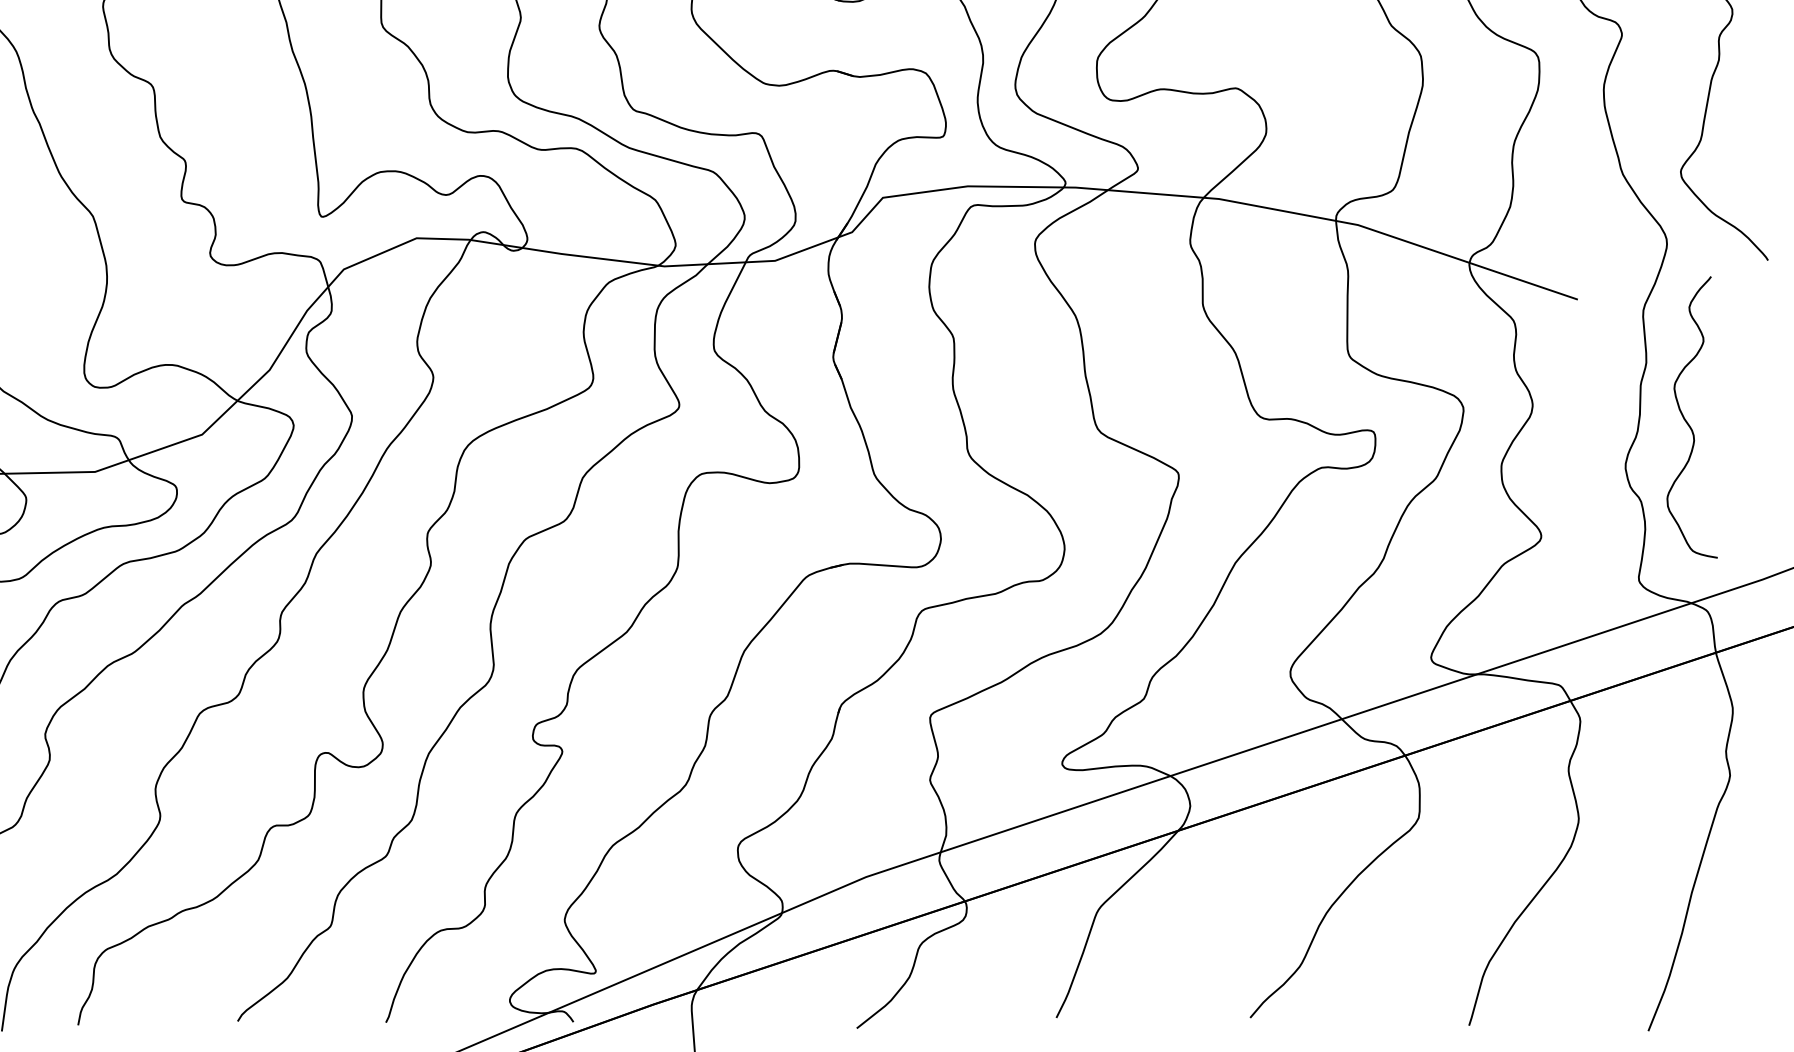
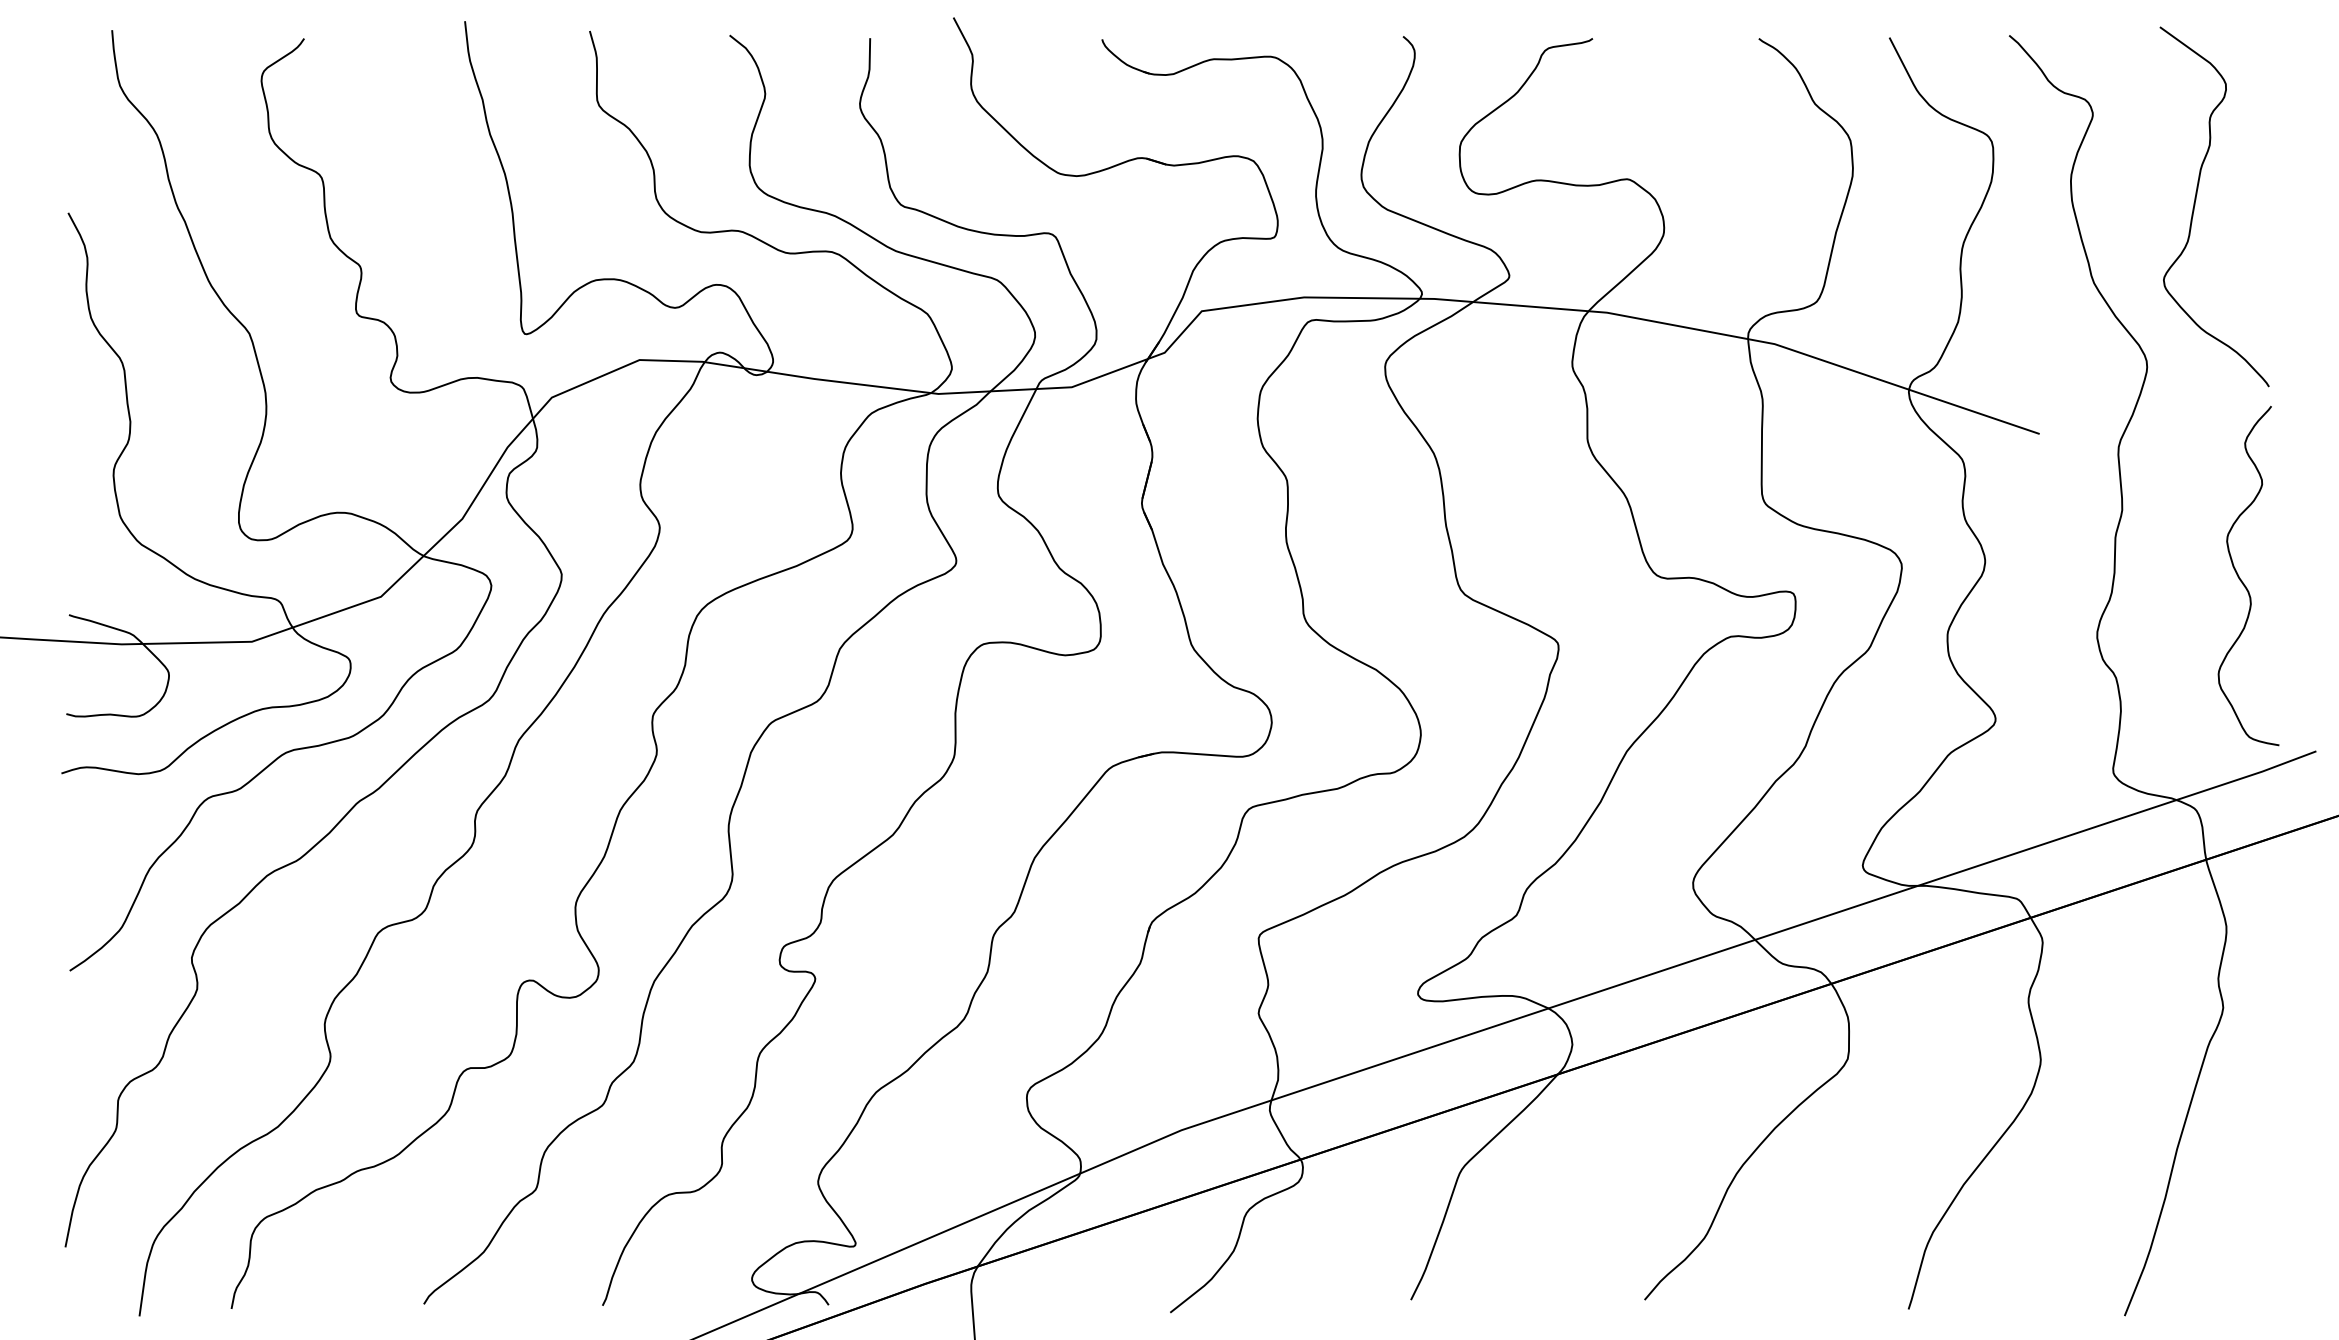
curve: (1687, 421) -> (2242, 580), moved

